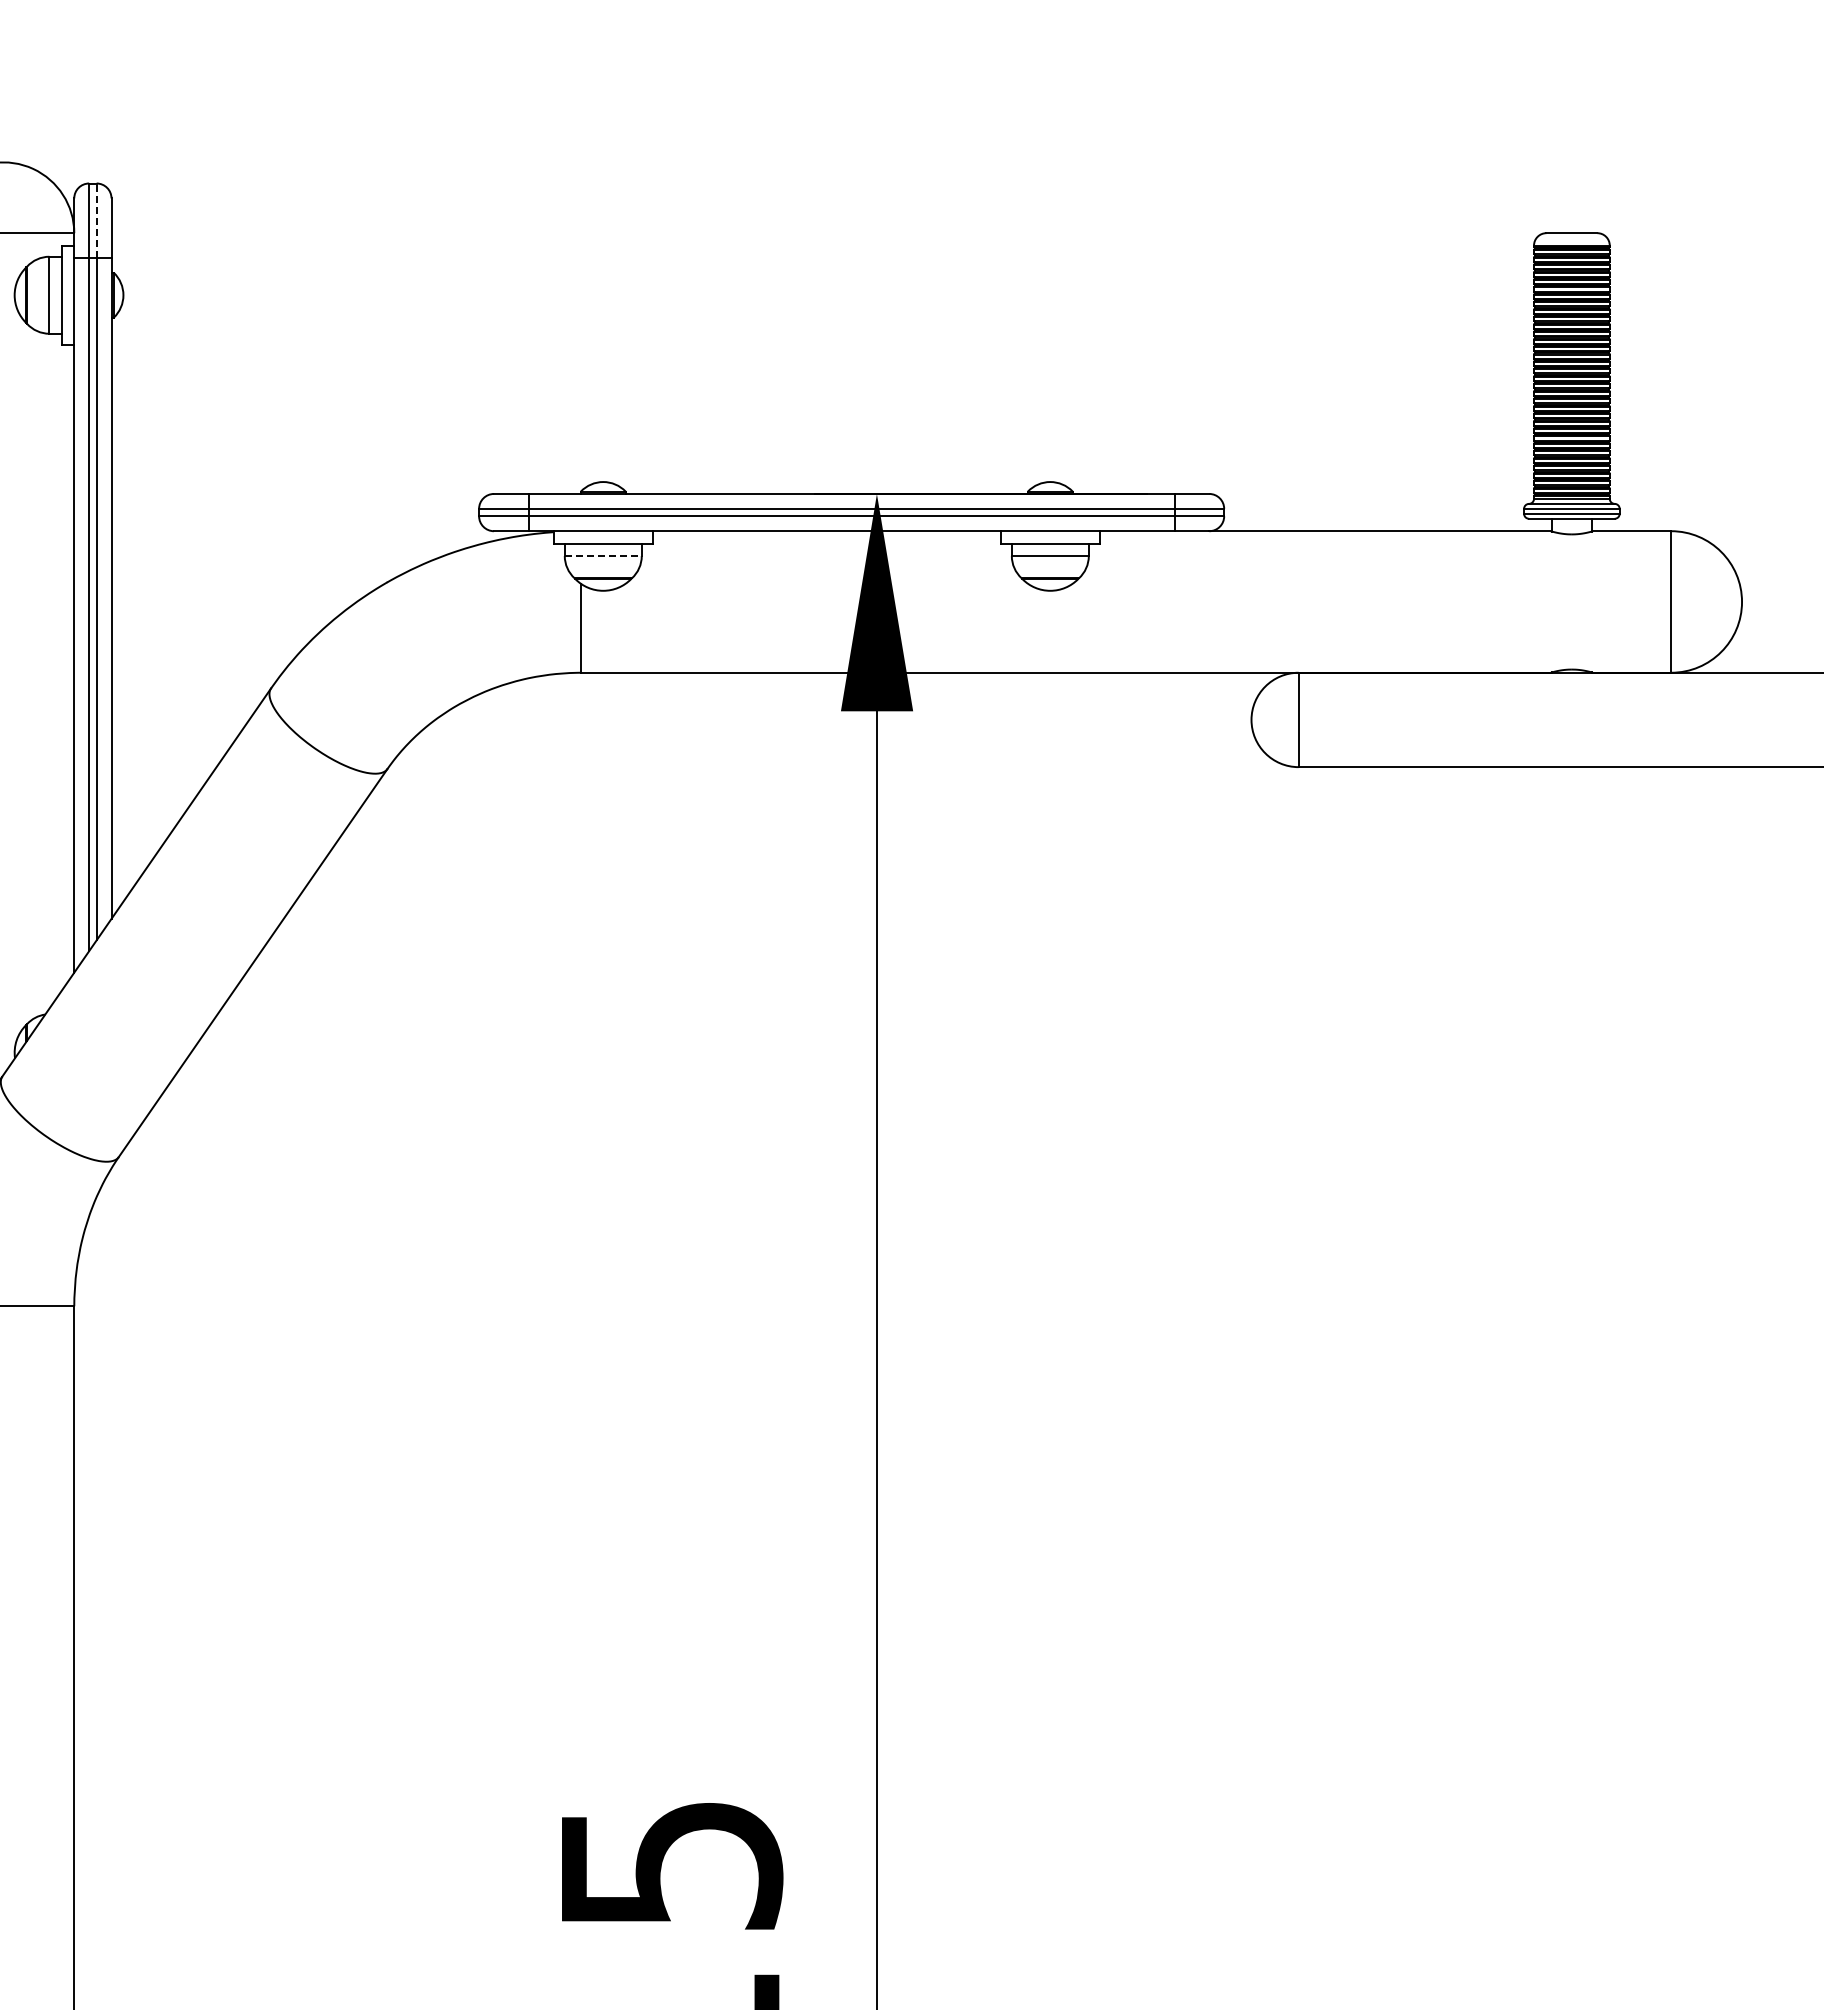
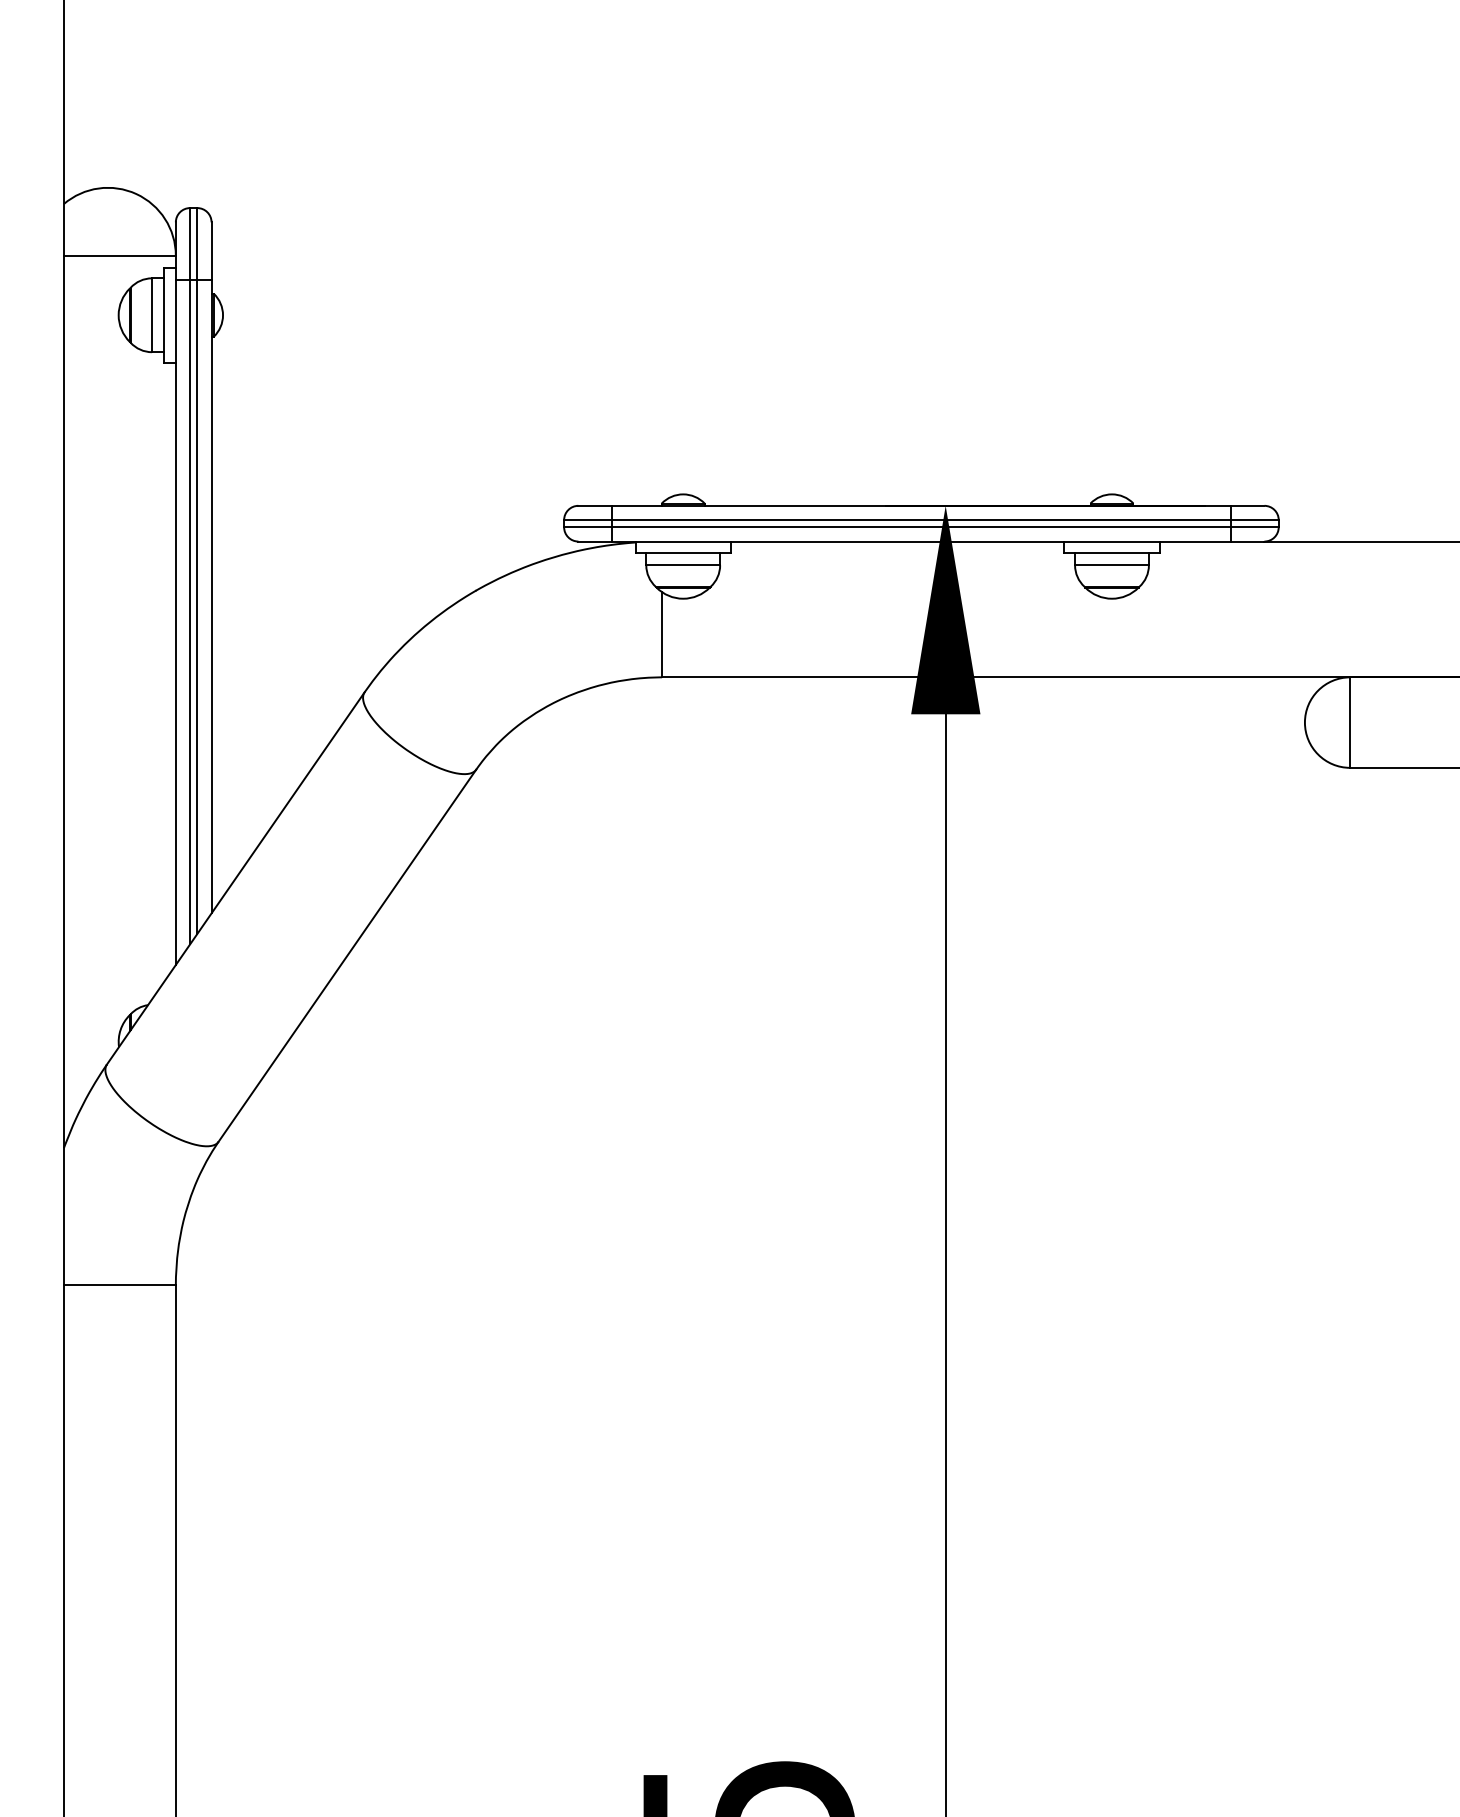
line: (96, 220) -> (197, 243), dashed -> solid
line: (603, 556) -> (683, 565), dashed -> solid

